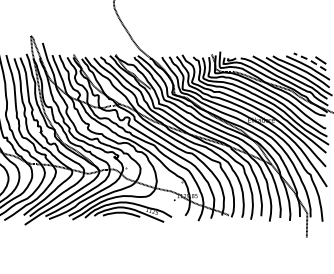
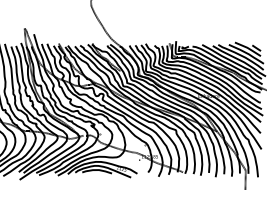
line: (310, 60) -> (248, 48), dashed -> solid

